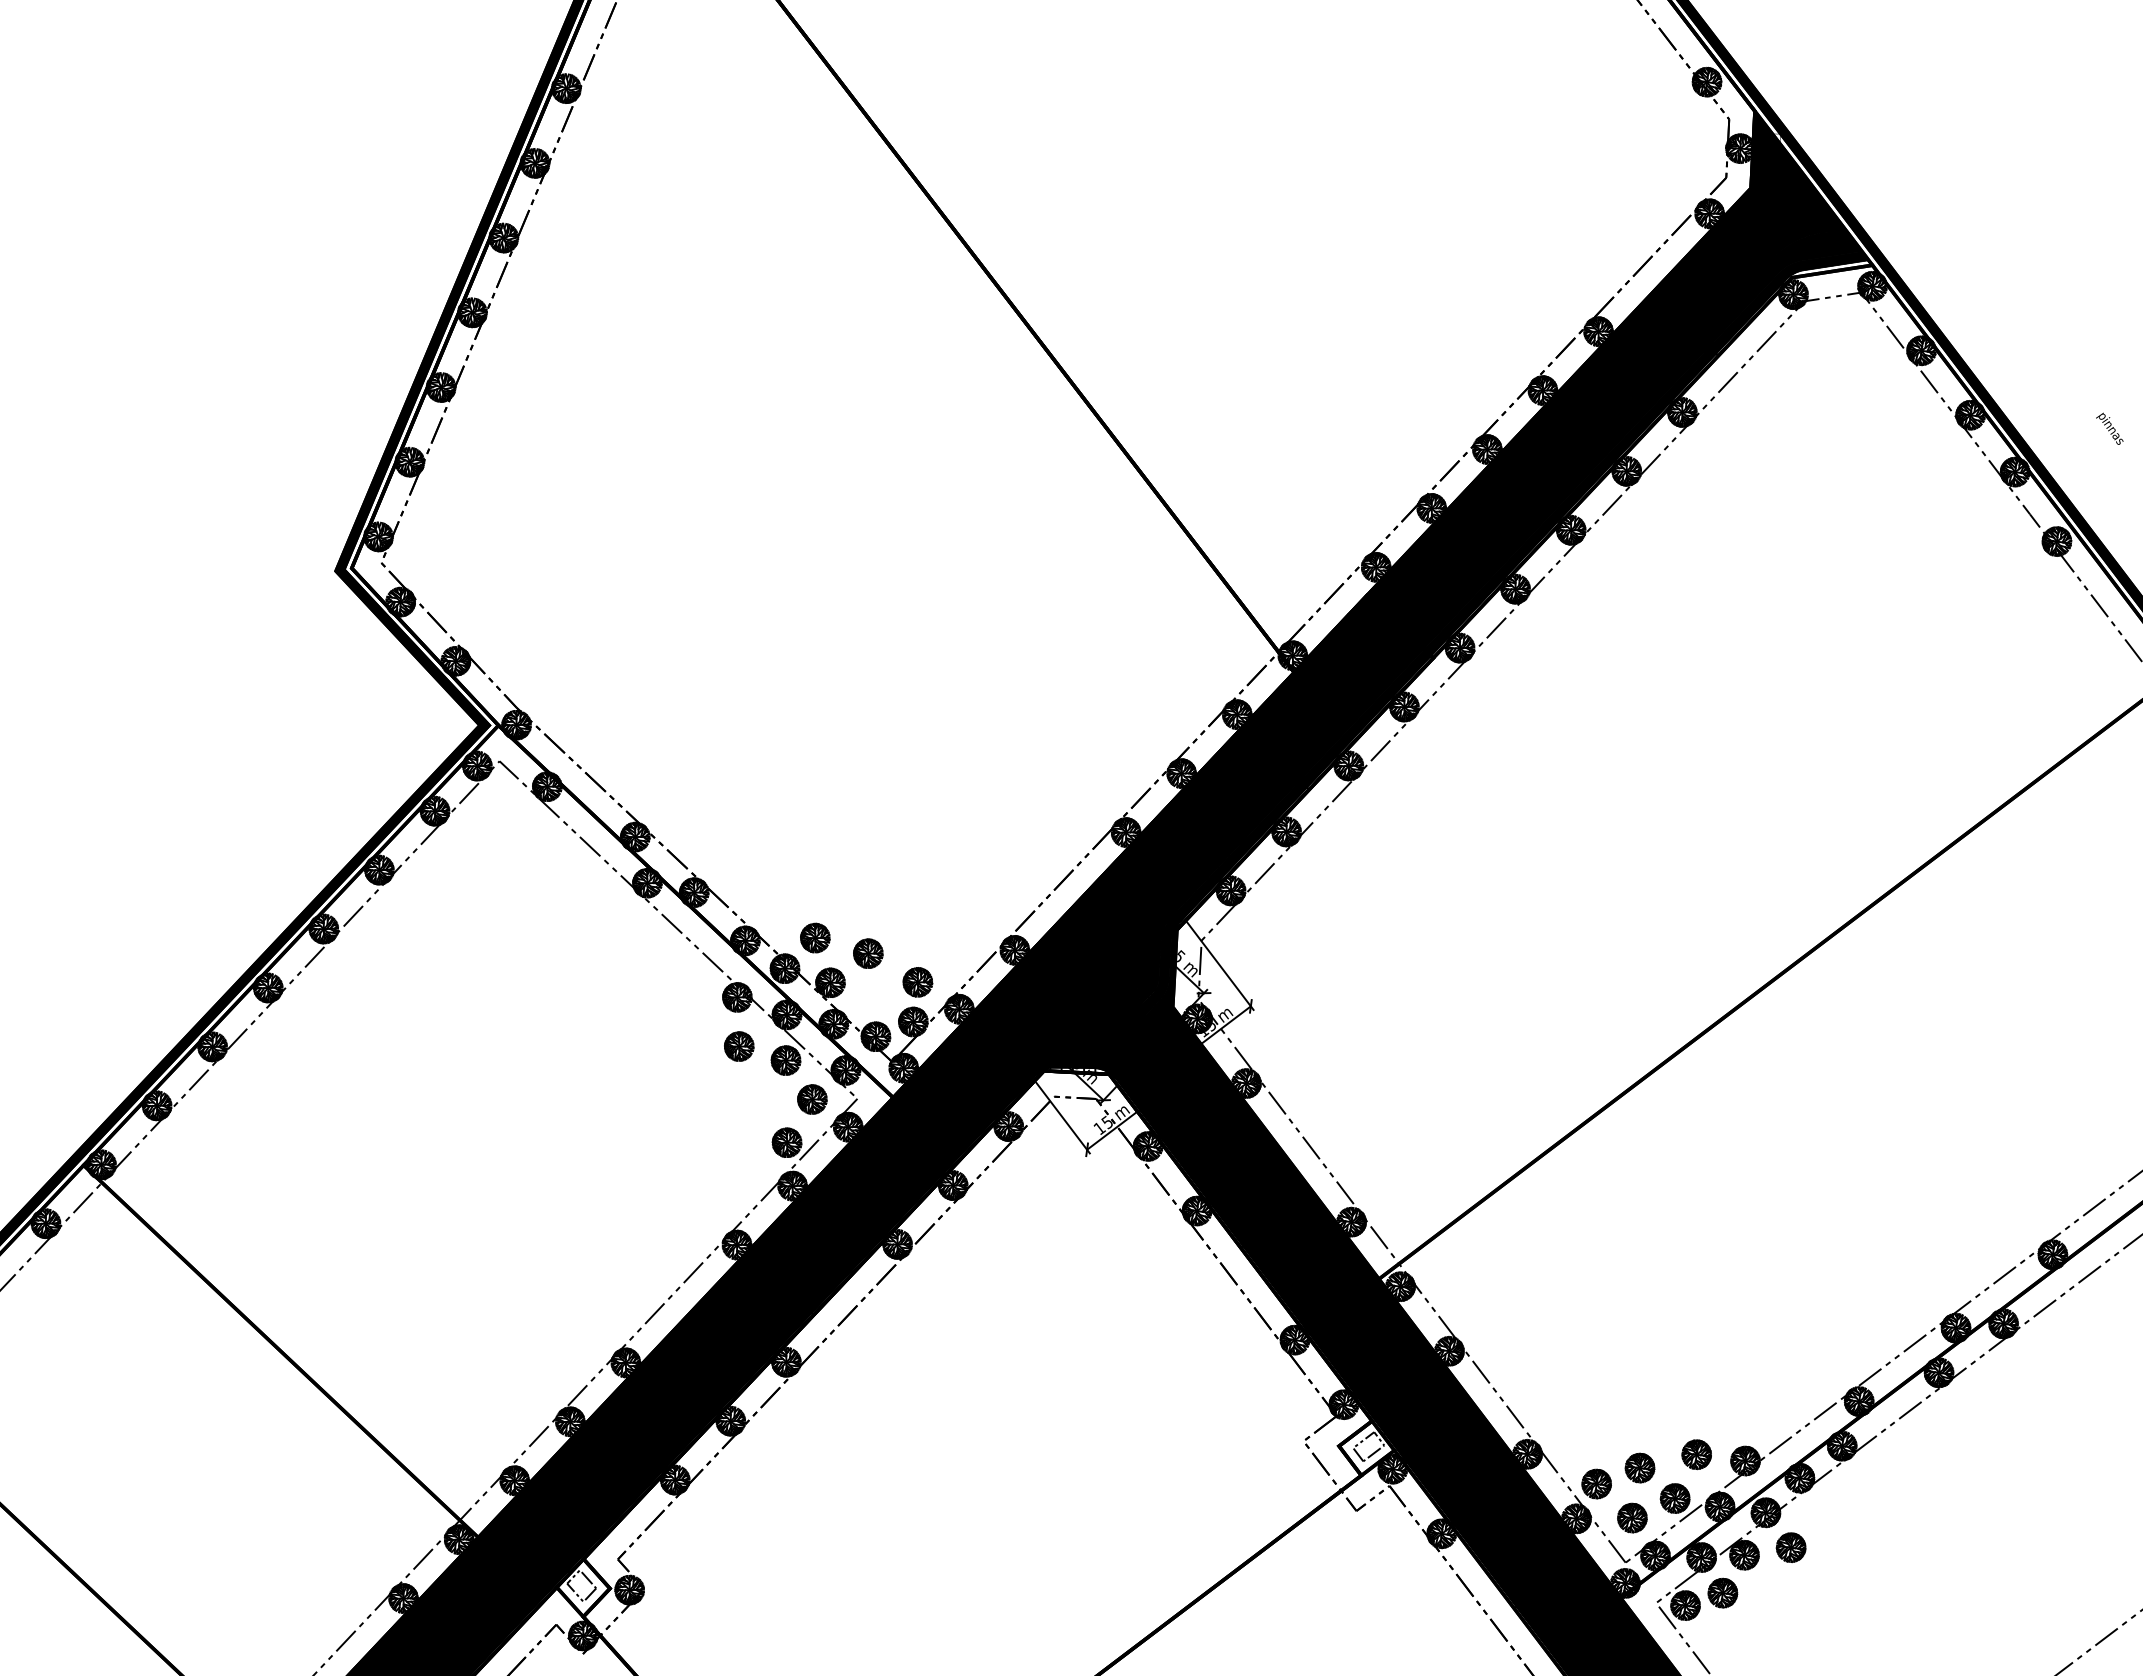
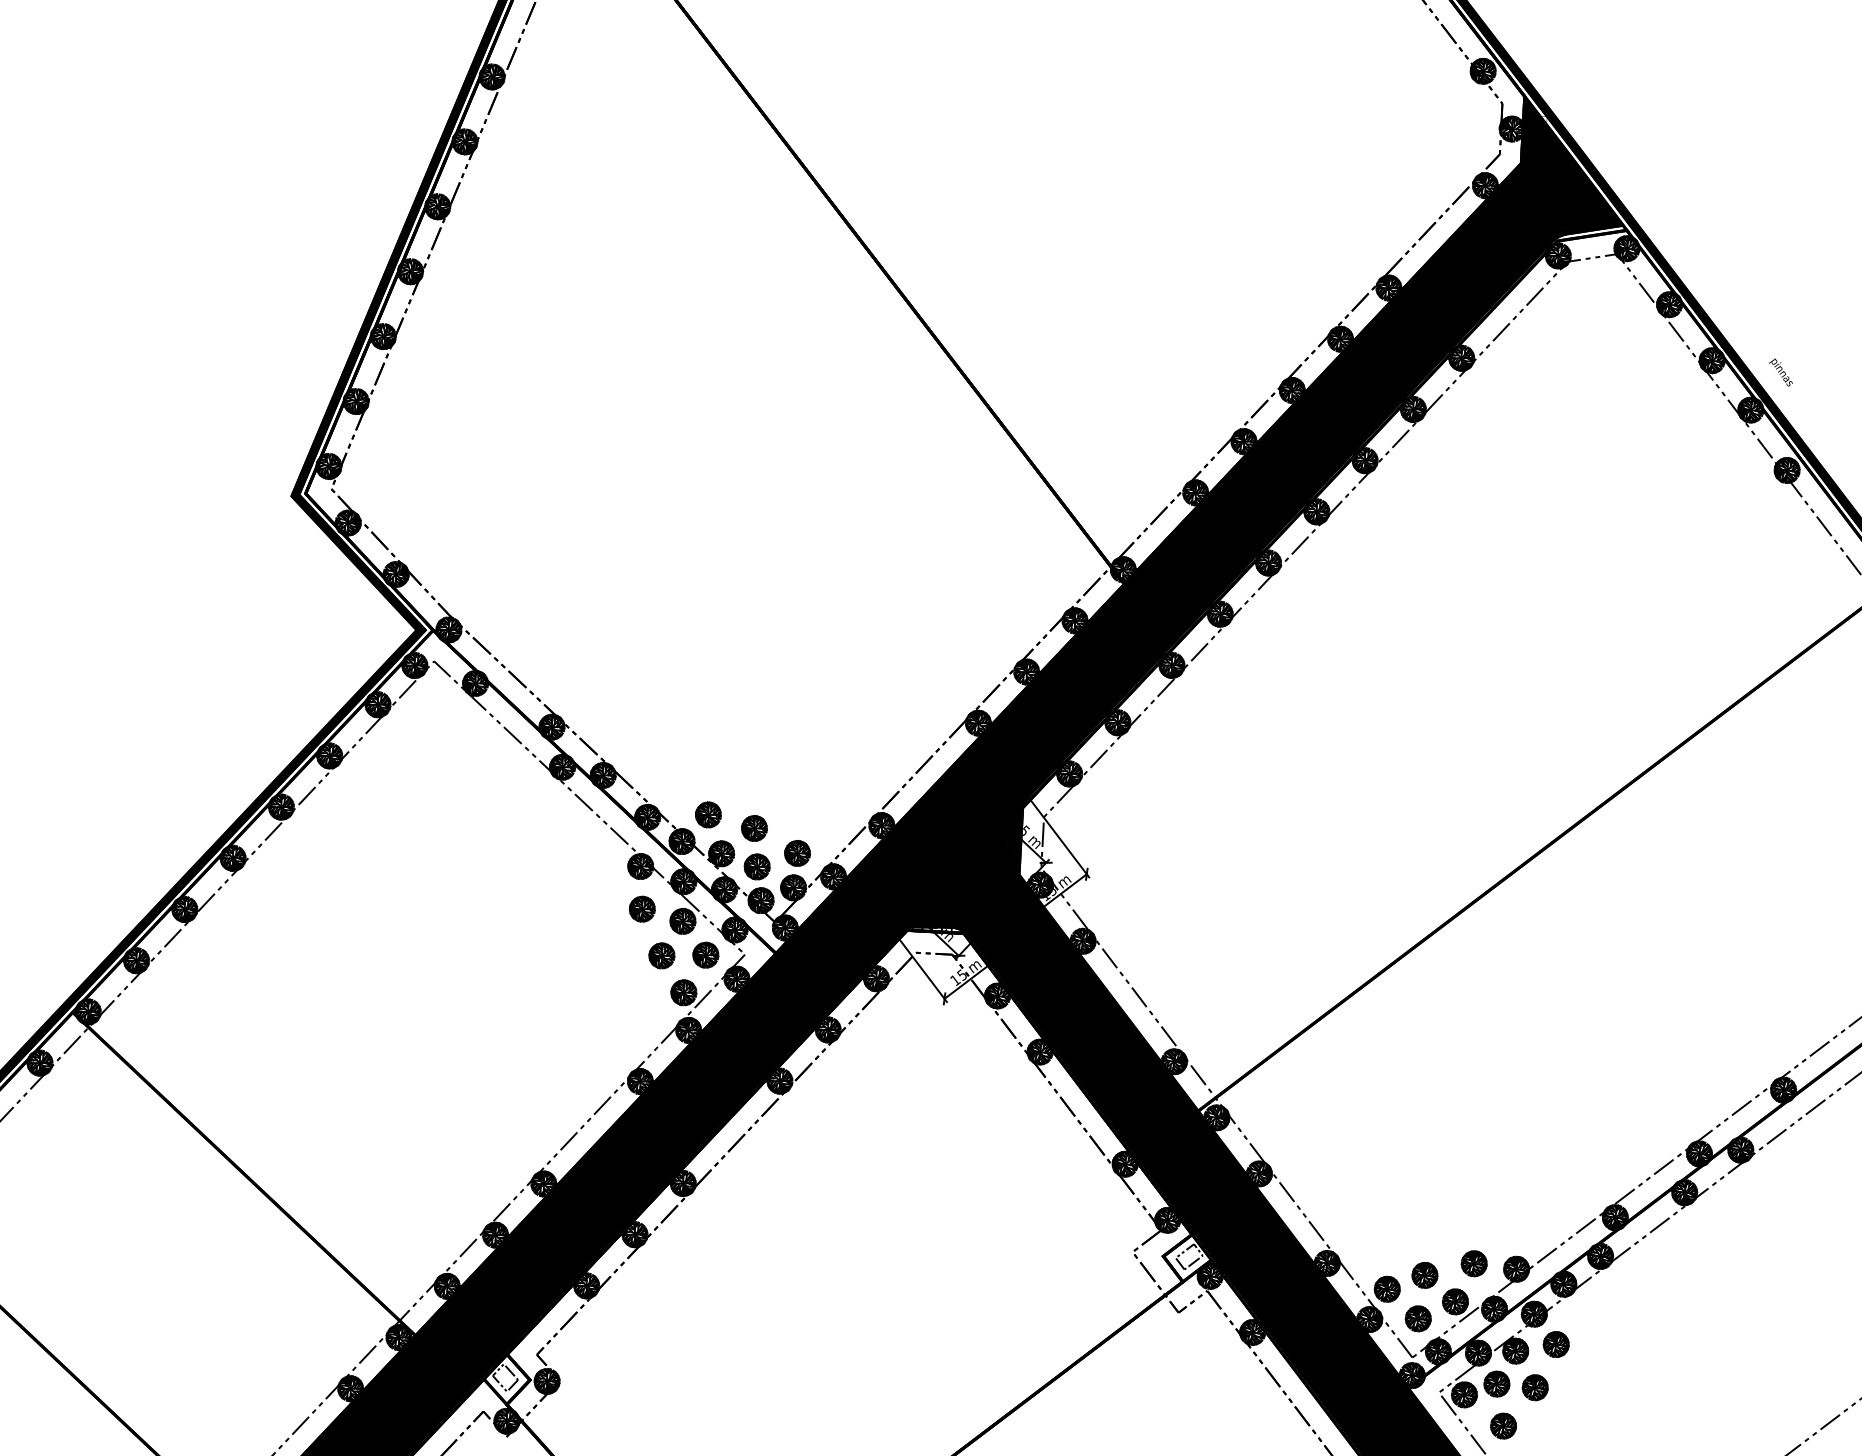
text: (2109, 428) -> (1780, 372), moved
part: (871, 997) -> (757, 866), added
part: (761, 1099) -> (661, 955), added
part: (1766, 1597) -> (1534, 1387), added
part: (1730, 1641) -> (1503, 1426), added

